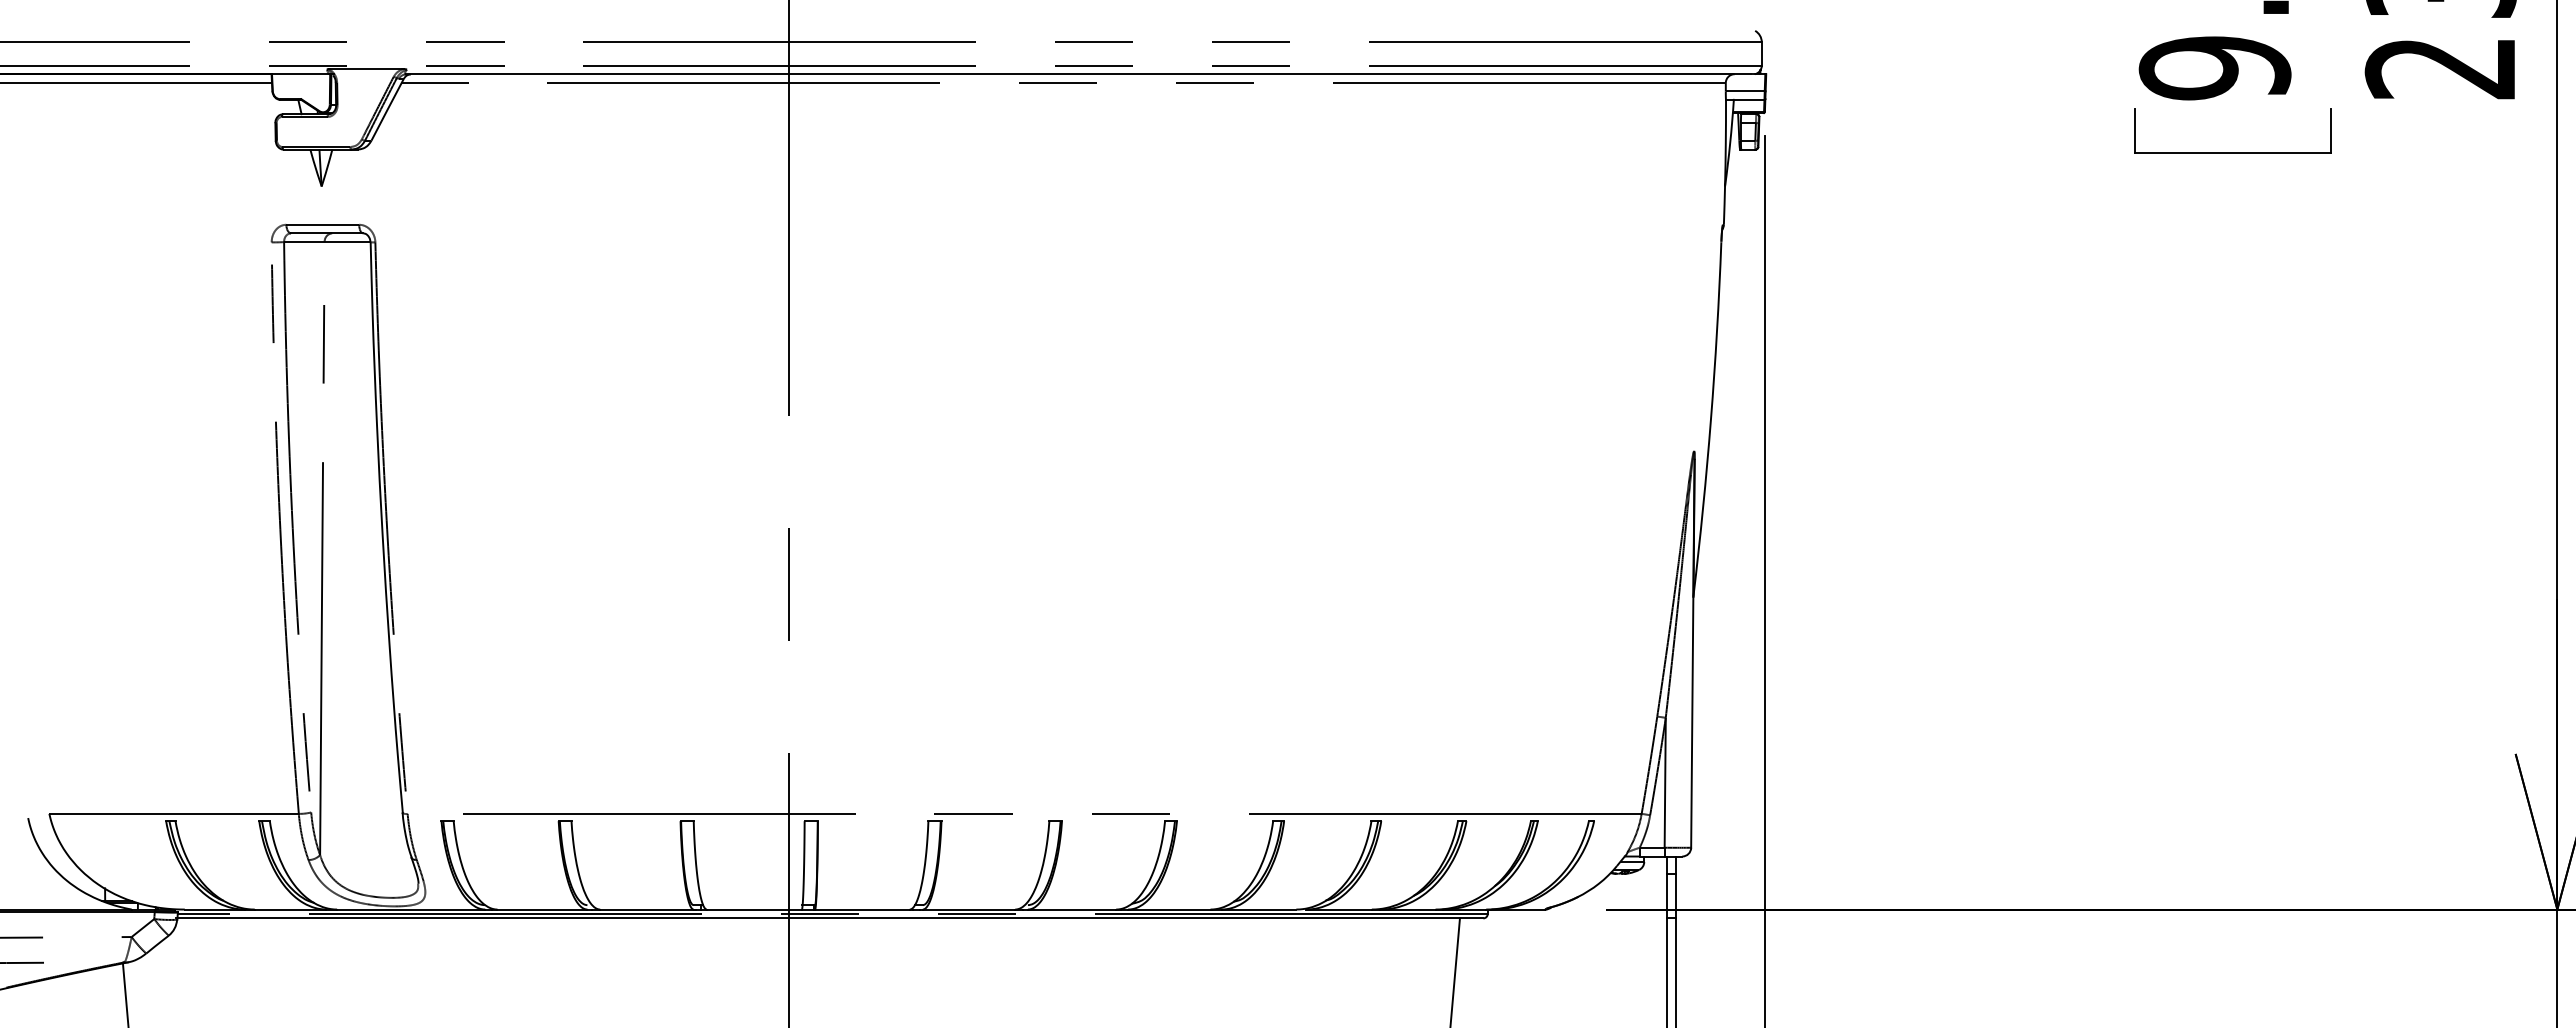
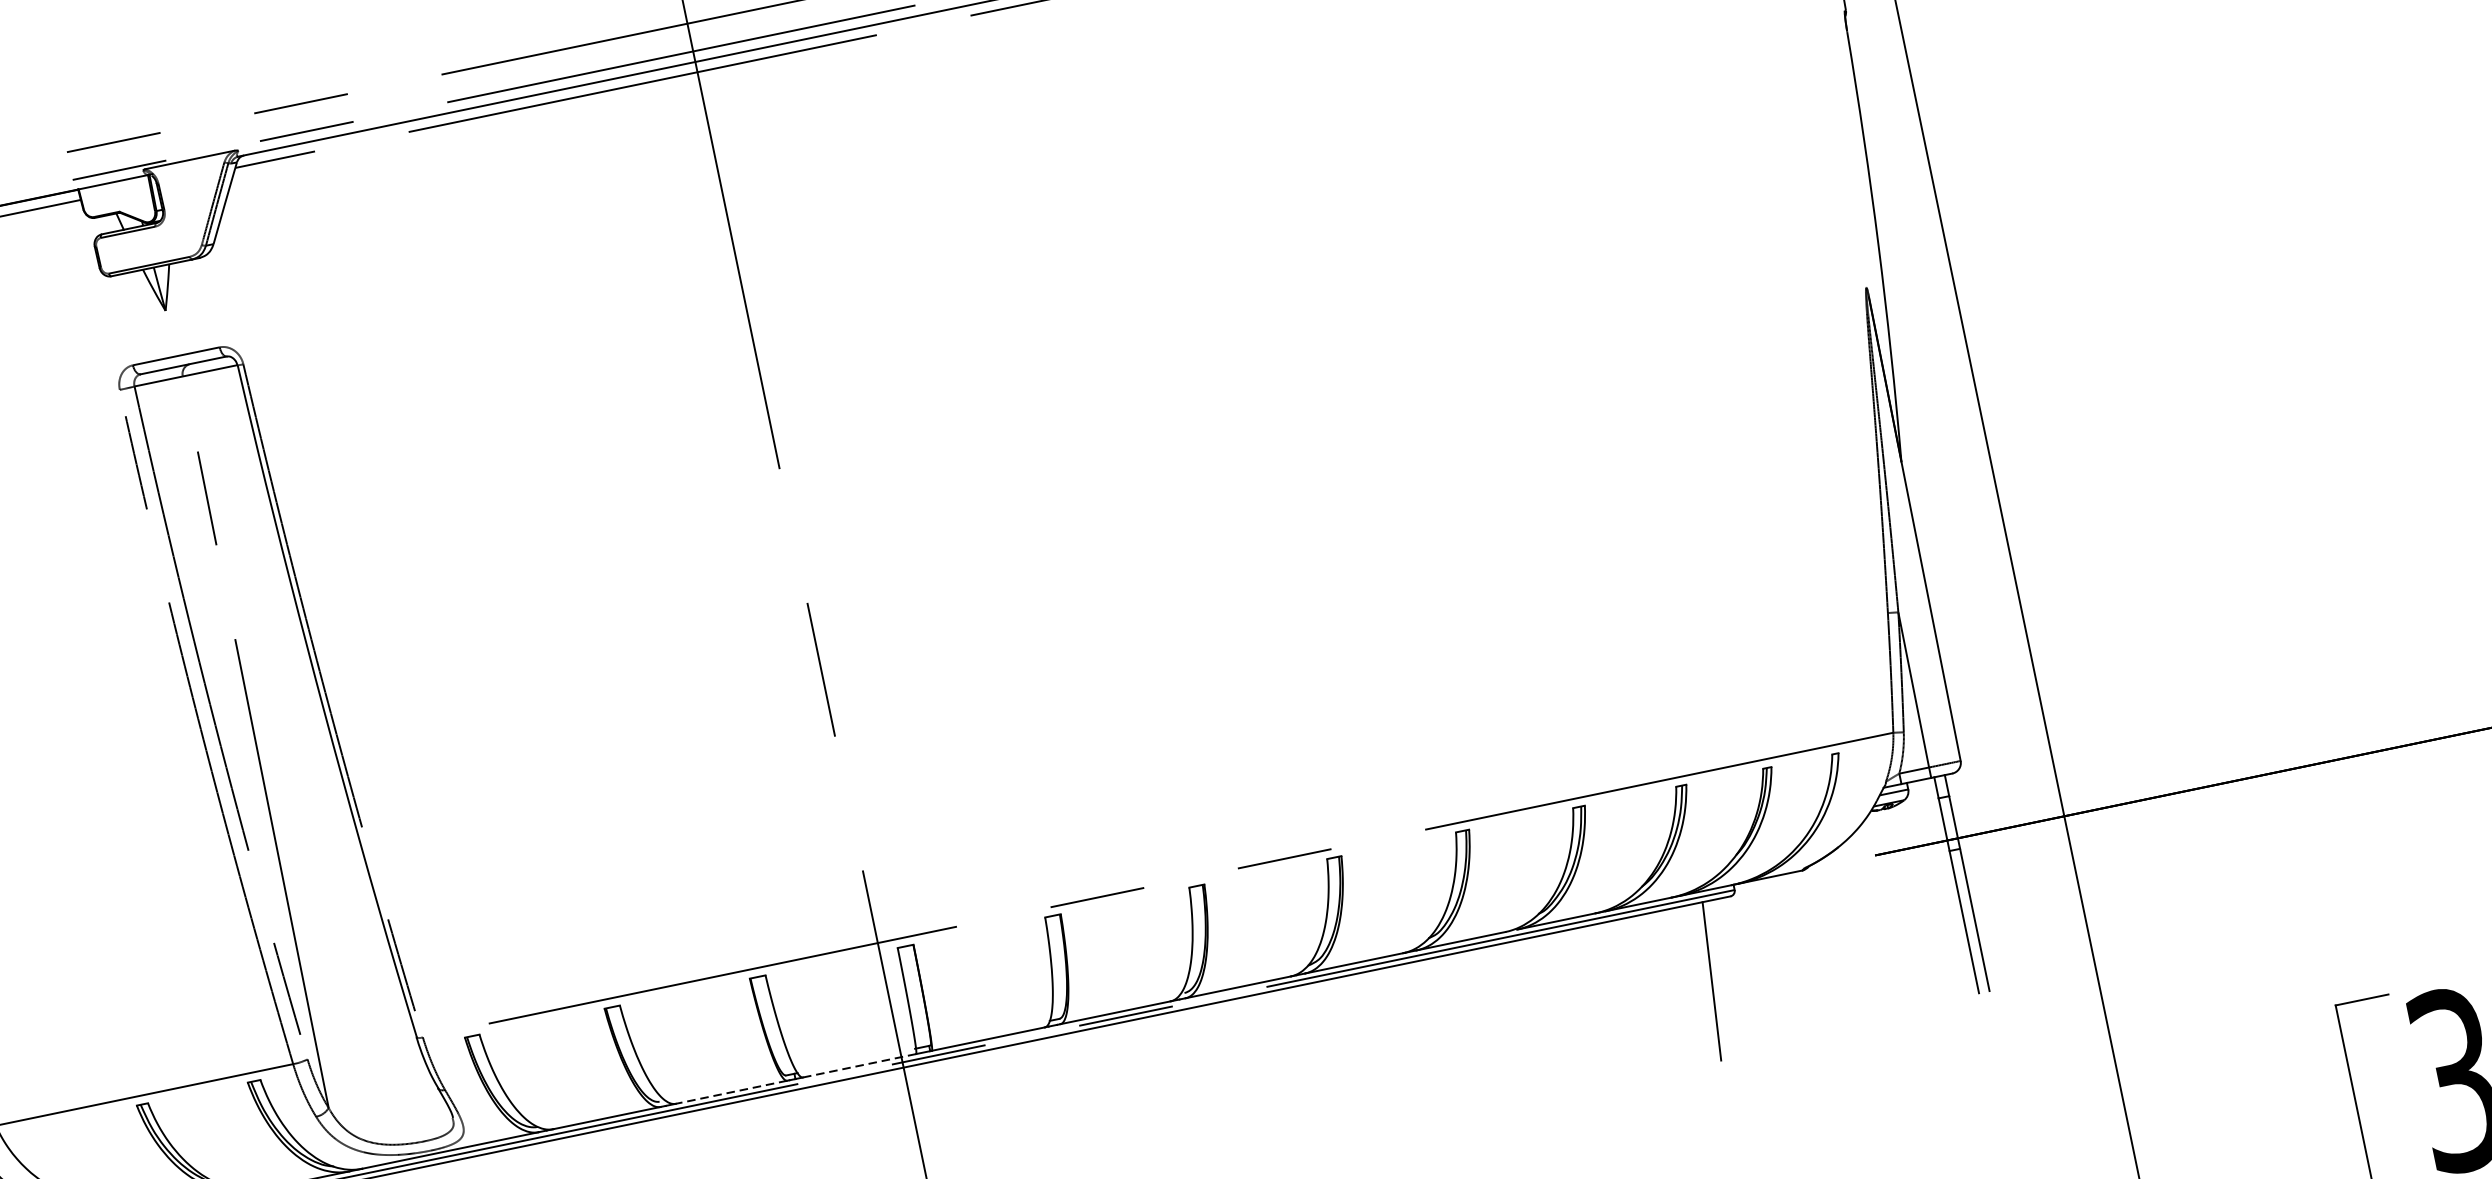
line: (646, 909) -> (731, 1092), solid -> dashed
line: (754, 909) -> (859, 1065), solid -> dashed

